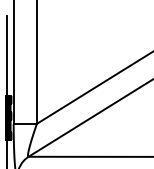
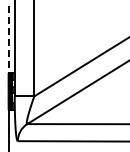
line: (7, 56) -> (9, 39), solid -> dashed

